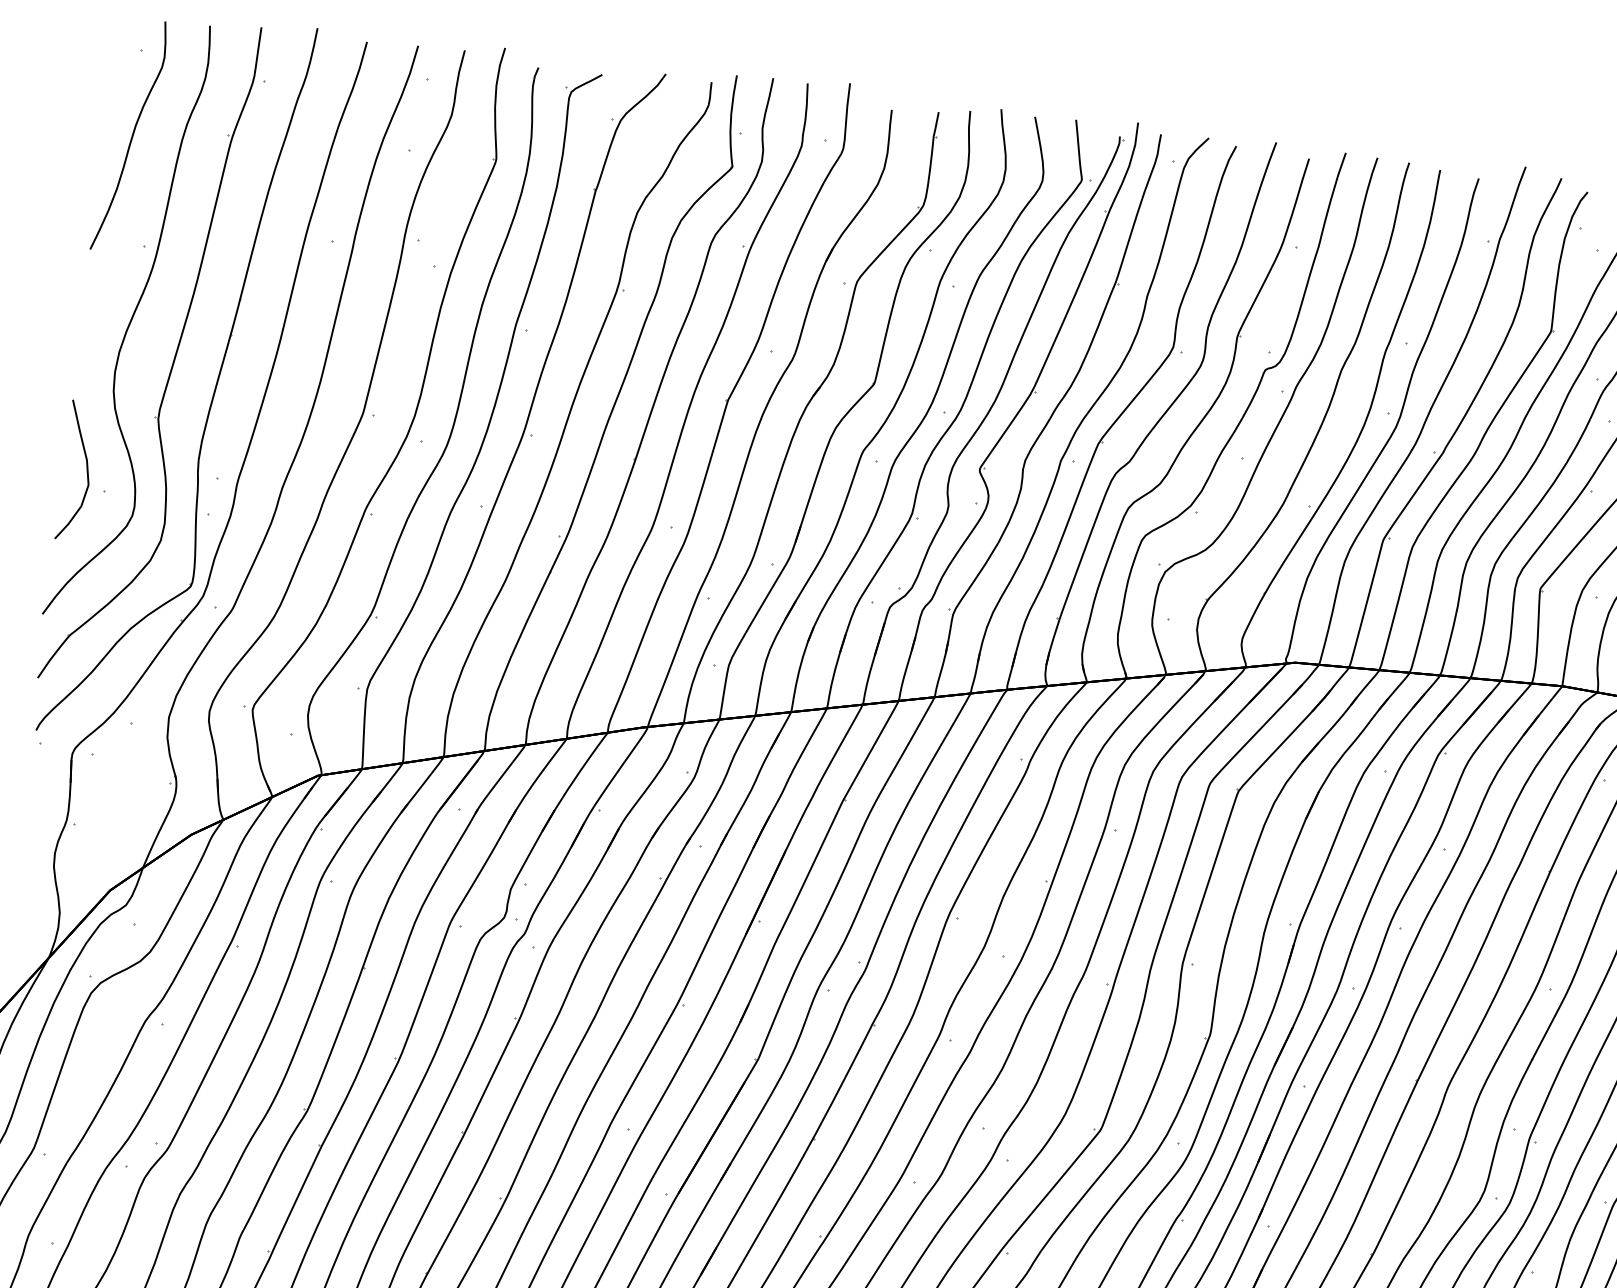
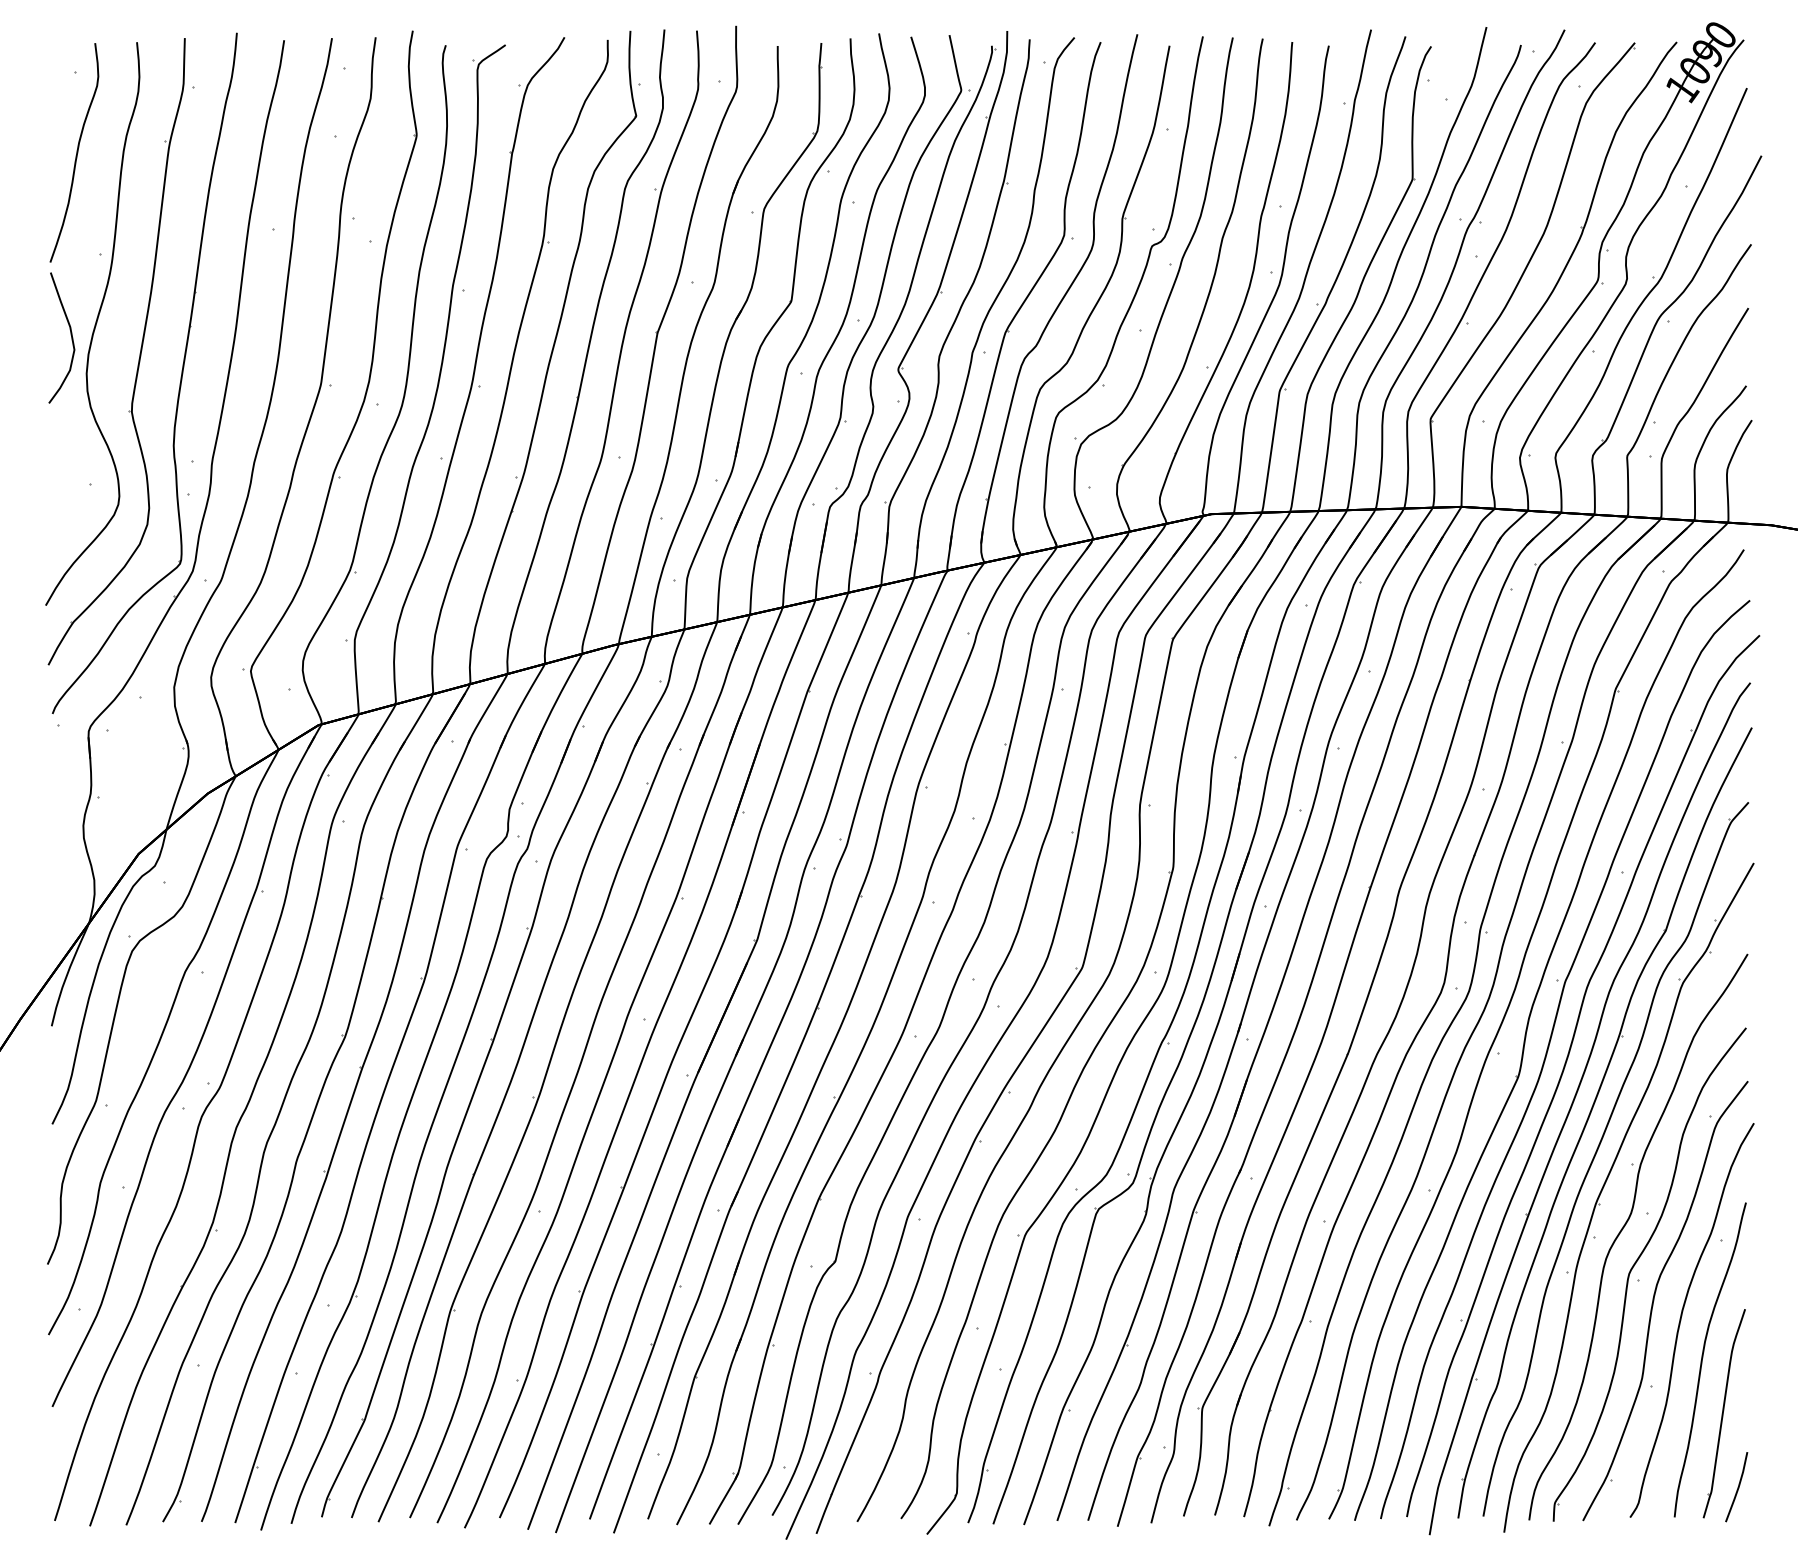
curve: (86, 469) -> (70, 335), moved

